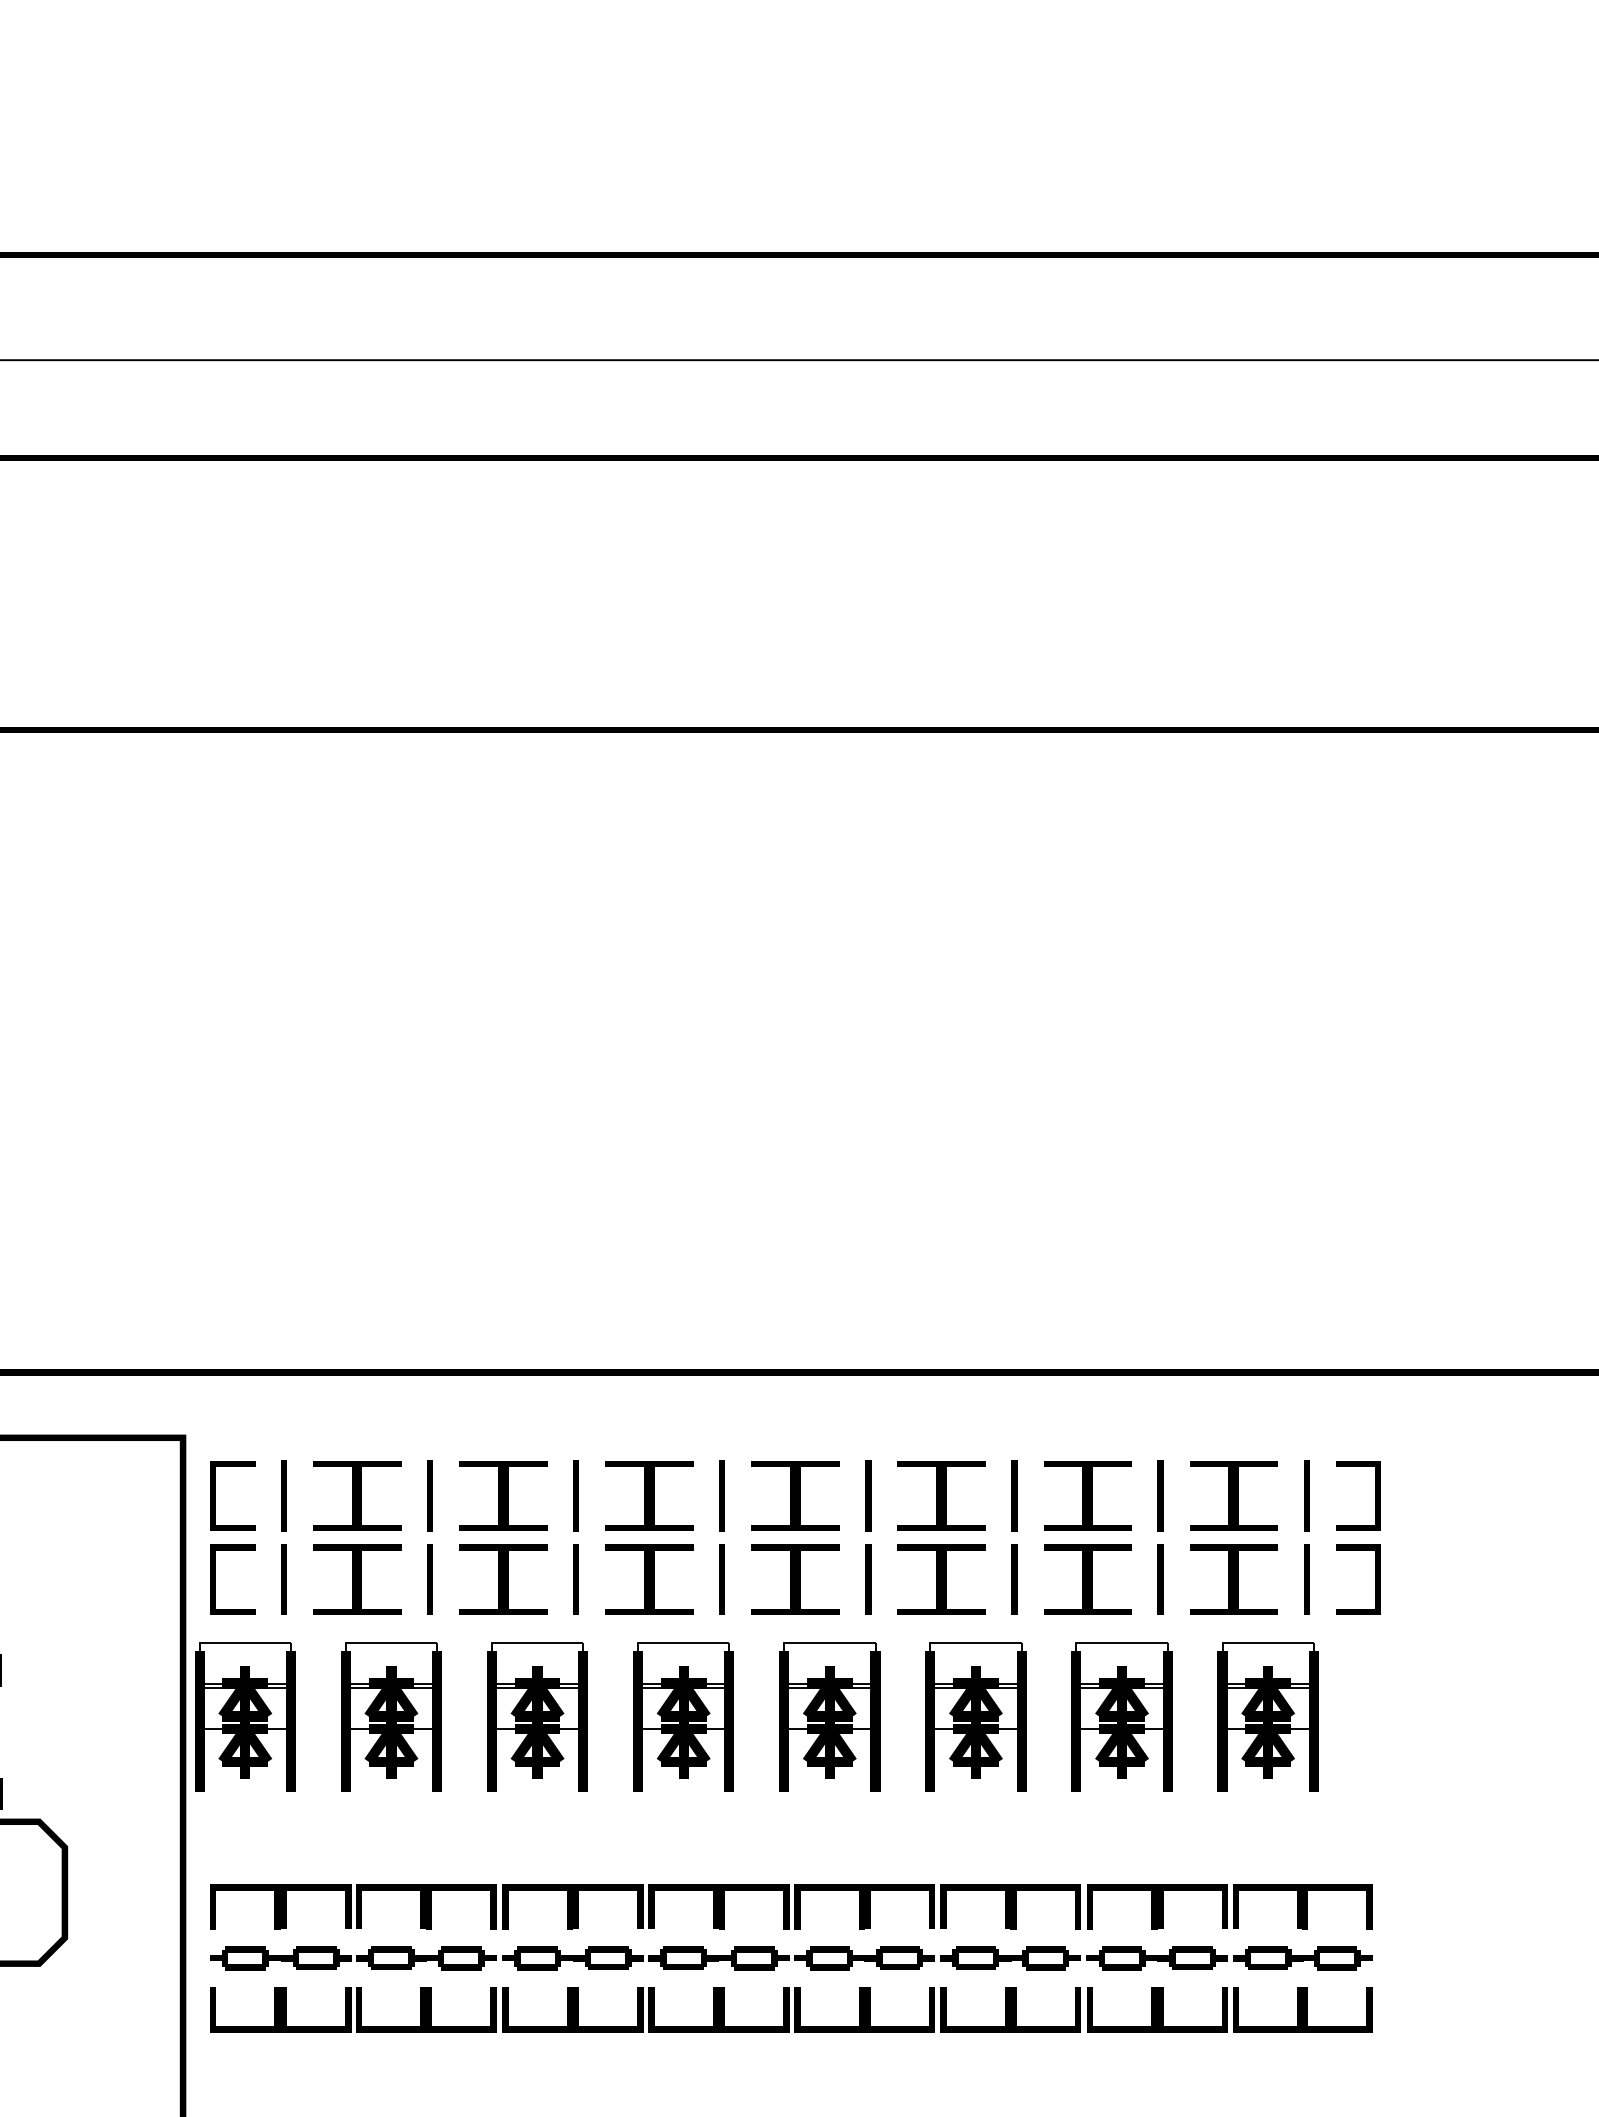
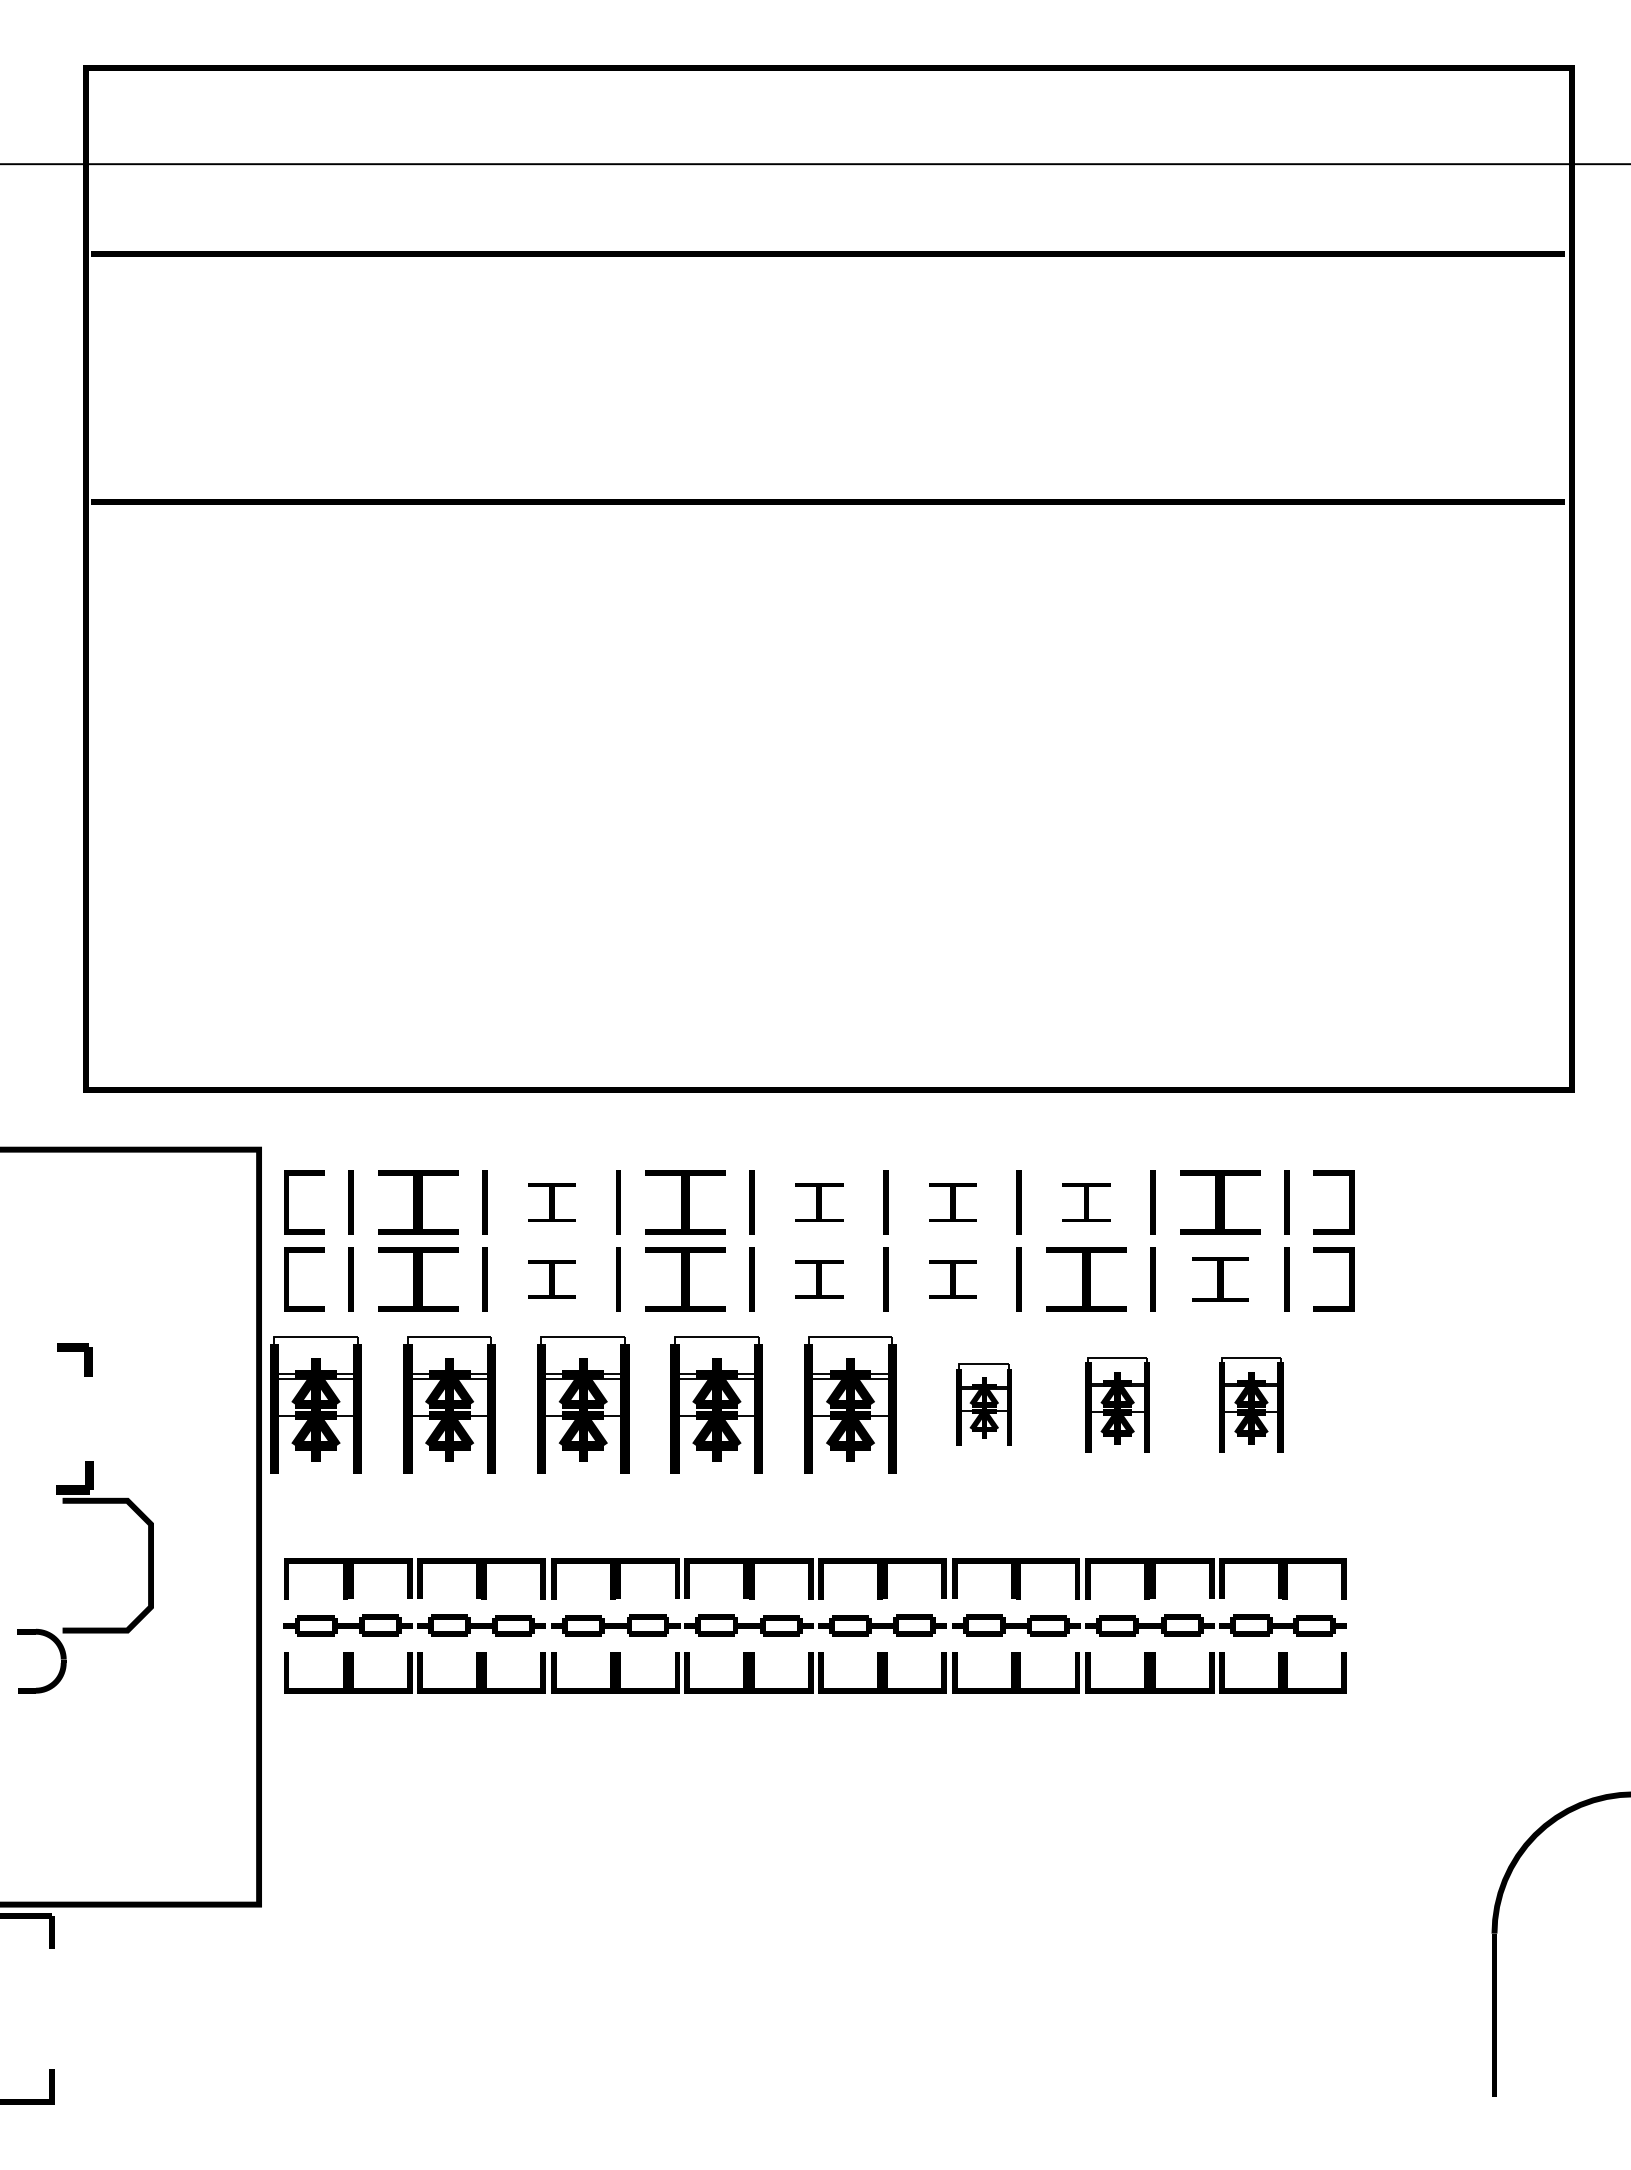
part: (502, 1495) -> (551, 1202), size x0.6
part: (795, 1495) -> (819, 1202), size x0.6
part: (941, 1495) -> (952, 1202), size x0.6
part: (1087, 1495) -> (1086, 1202), size x0.6
part: (502, 1579) -> (551, 1279), size x0.6
part: (795, 1579) -> (819, 1279), size x0.6
part: (941, 1579) -> (952, 1279), size x0.6
part: (1234, 1579) -> (1220, 1279), size x0.7
part: (976, 1716) -> (984, 1404), size x0.6
part: (1121, 1716) -> (1117, 1404), size x0.7
part: (1268, 1716) -> (1251, 1404), size x0.7

